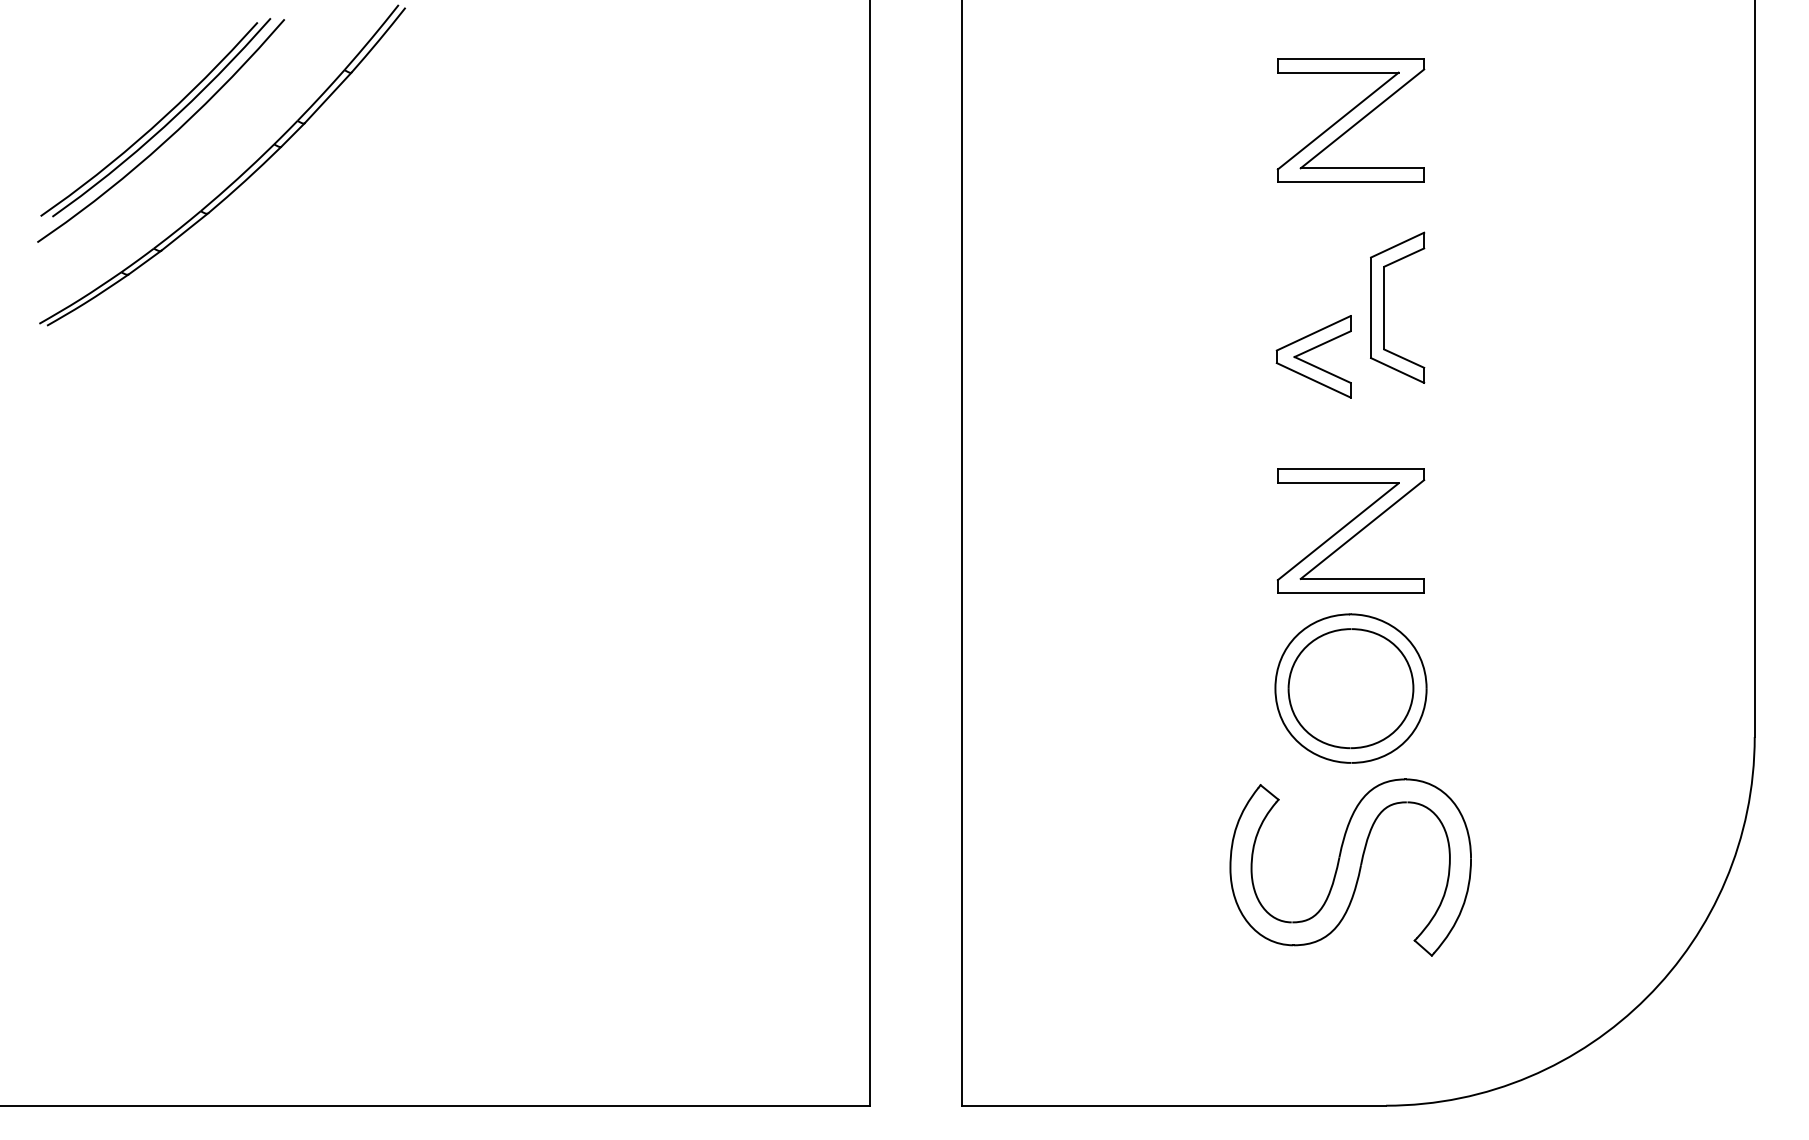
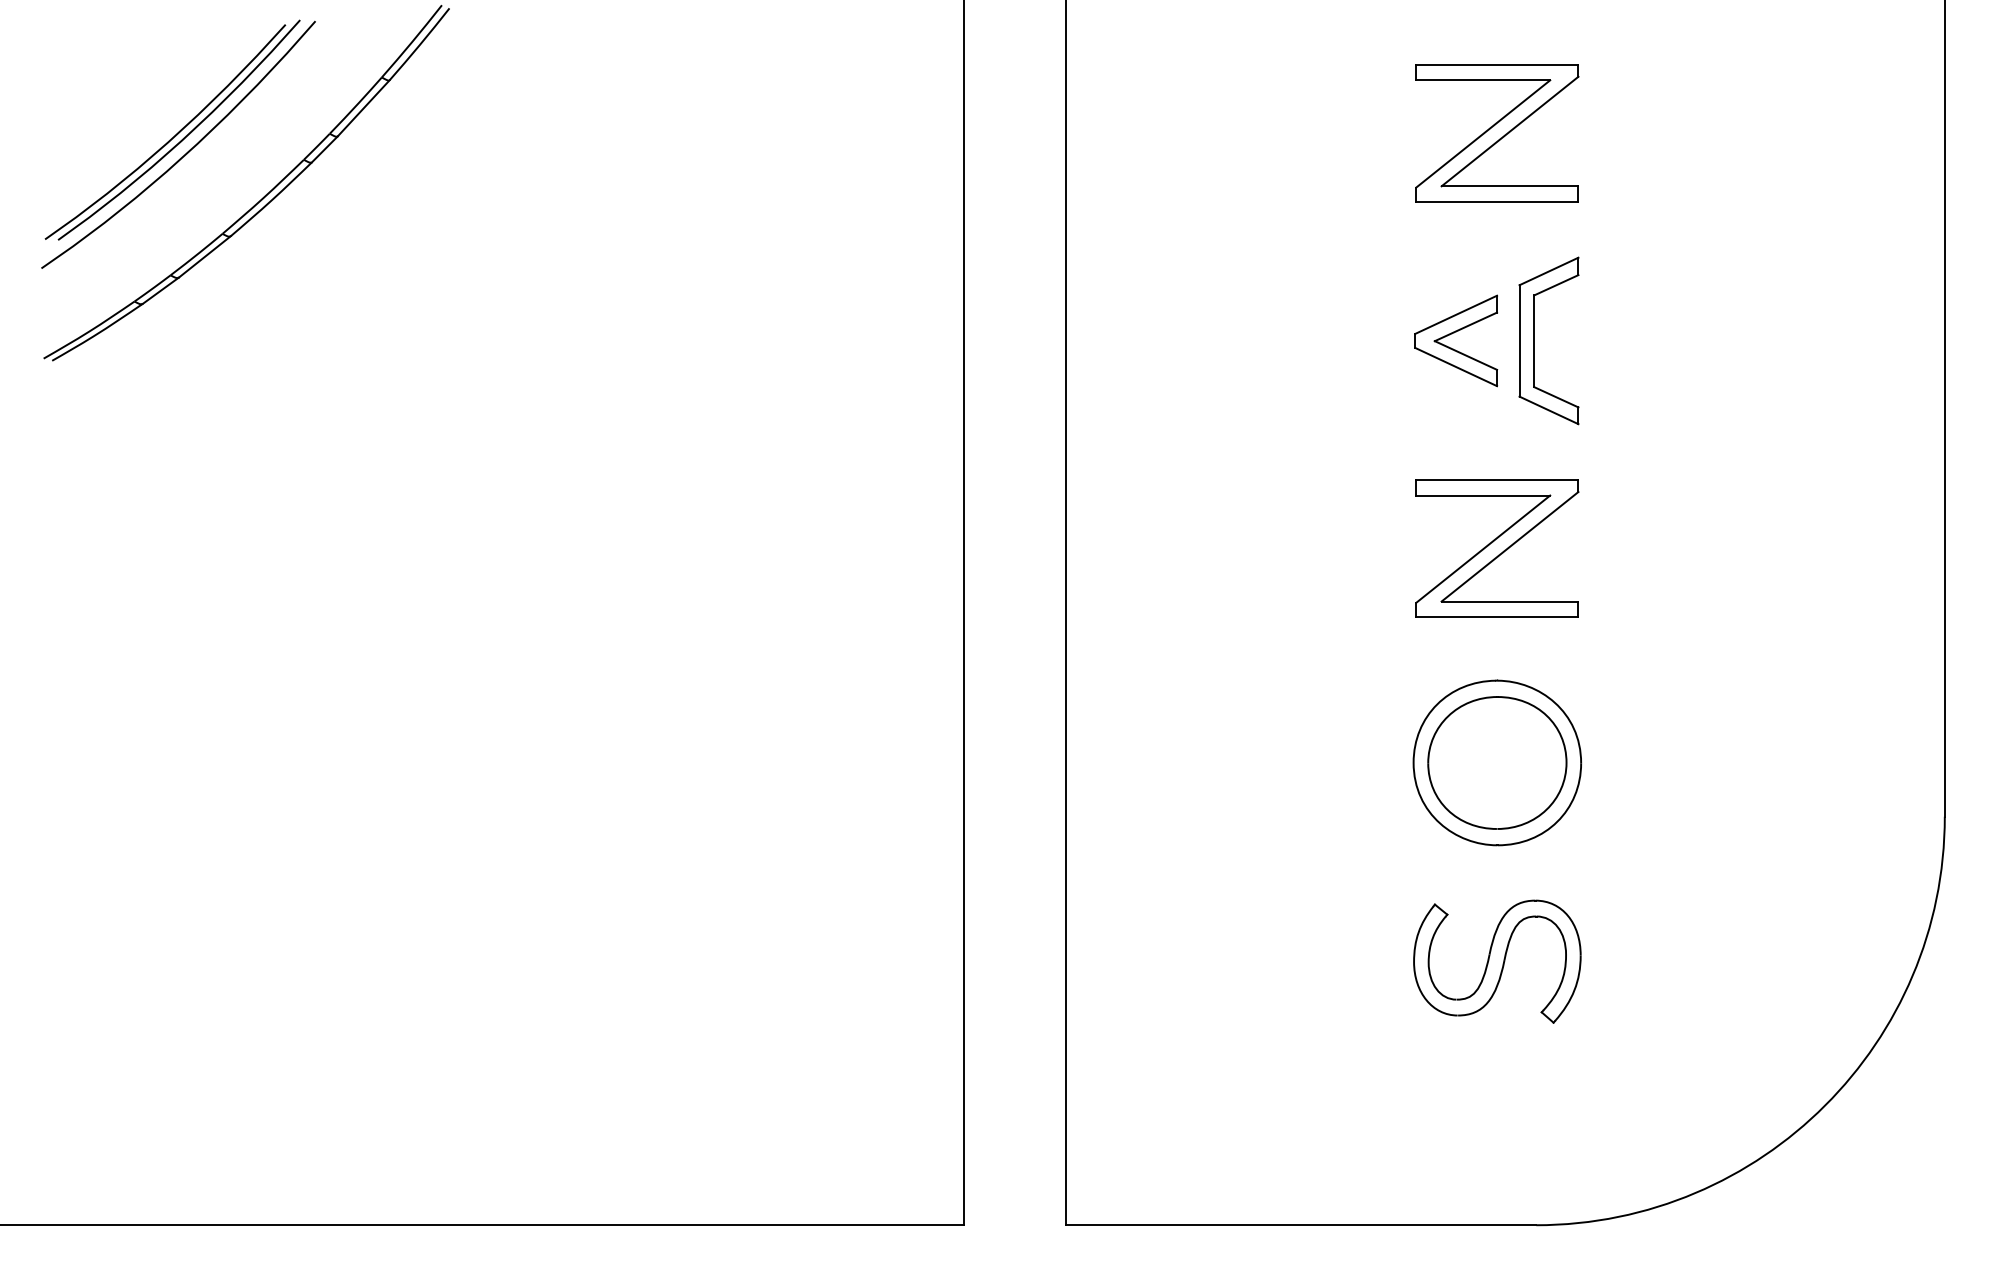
part: (1311, 350) -> (1453, 333), moved
part: (1351, 530) -> (1497, 547), moved
part: (1351, 868) -> (1497, 962), size x0.62

